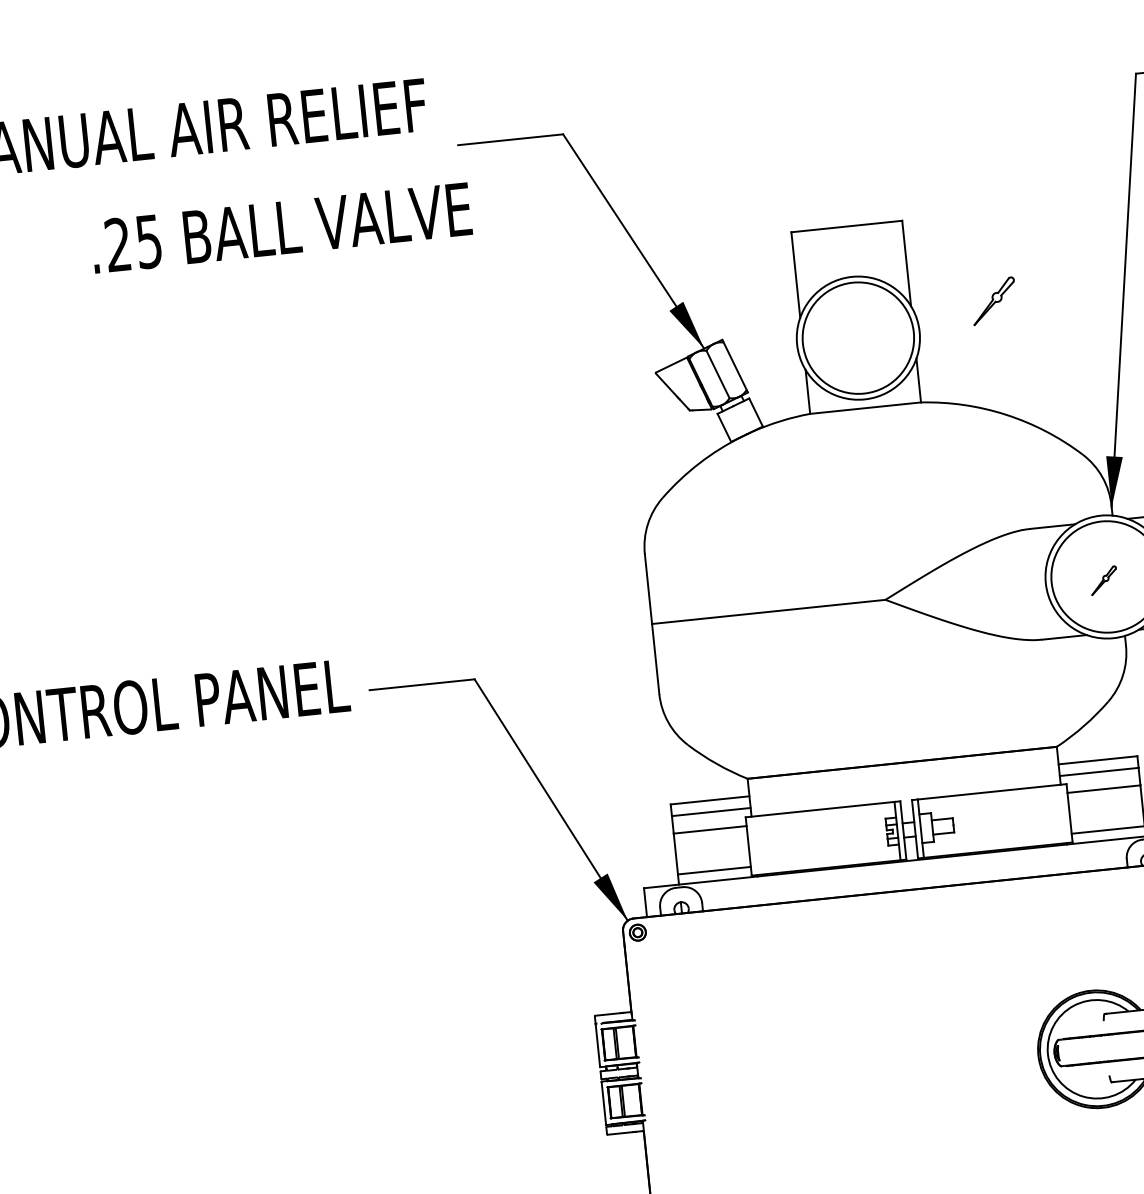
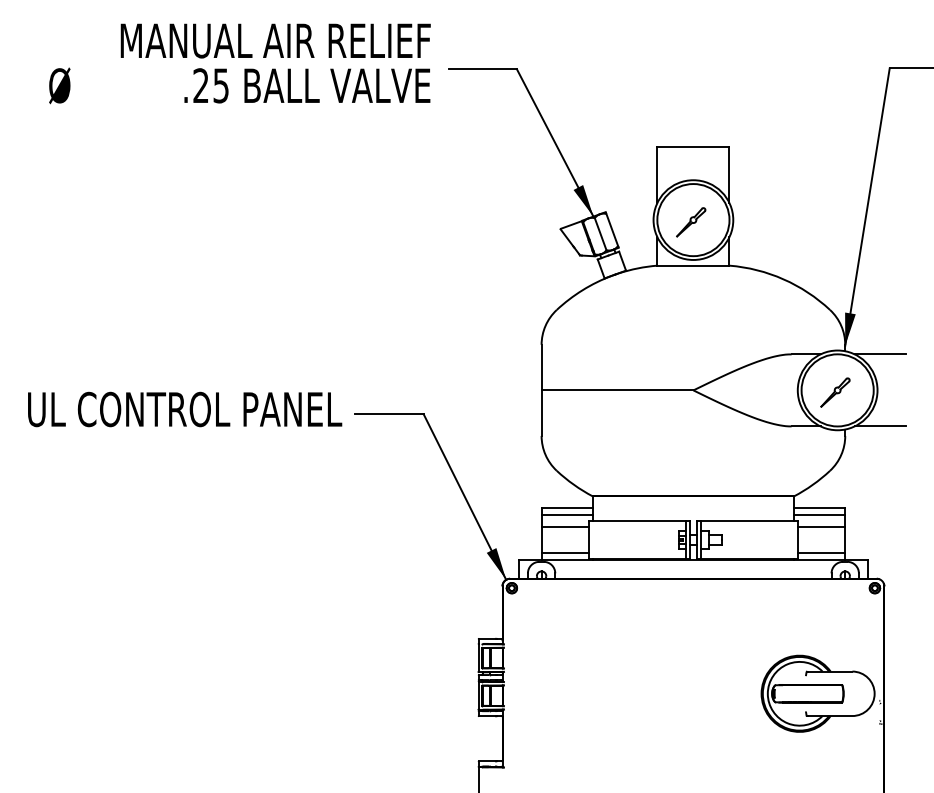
text: (281, 227) -> (307, 85), moved
part: (994, 301) -> (691, 222), moved
part: (1104, 580) -> (835, 392), size x1.67

